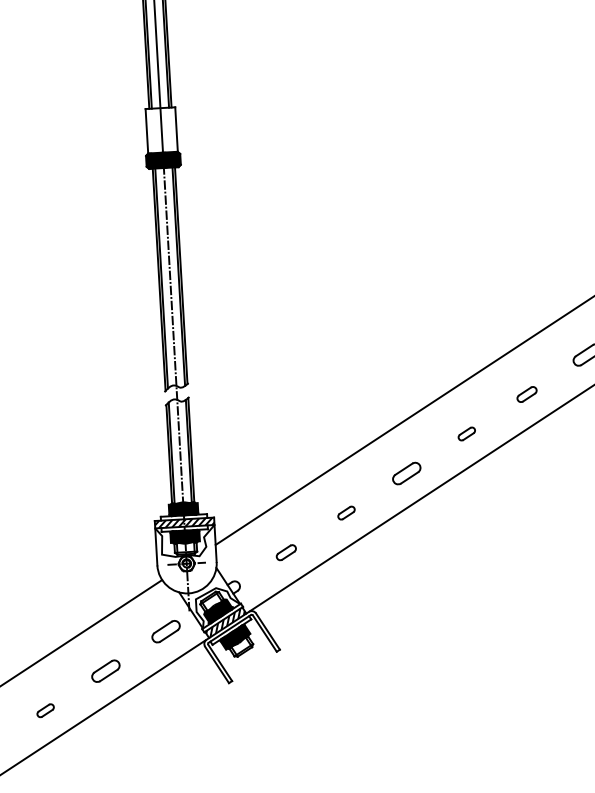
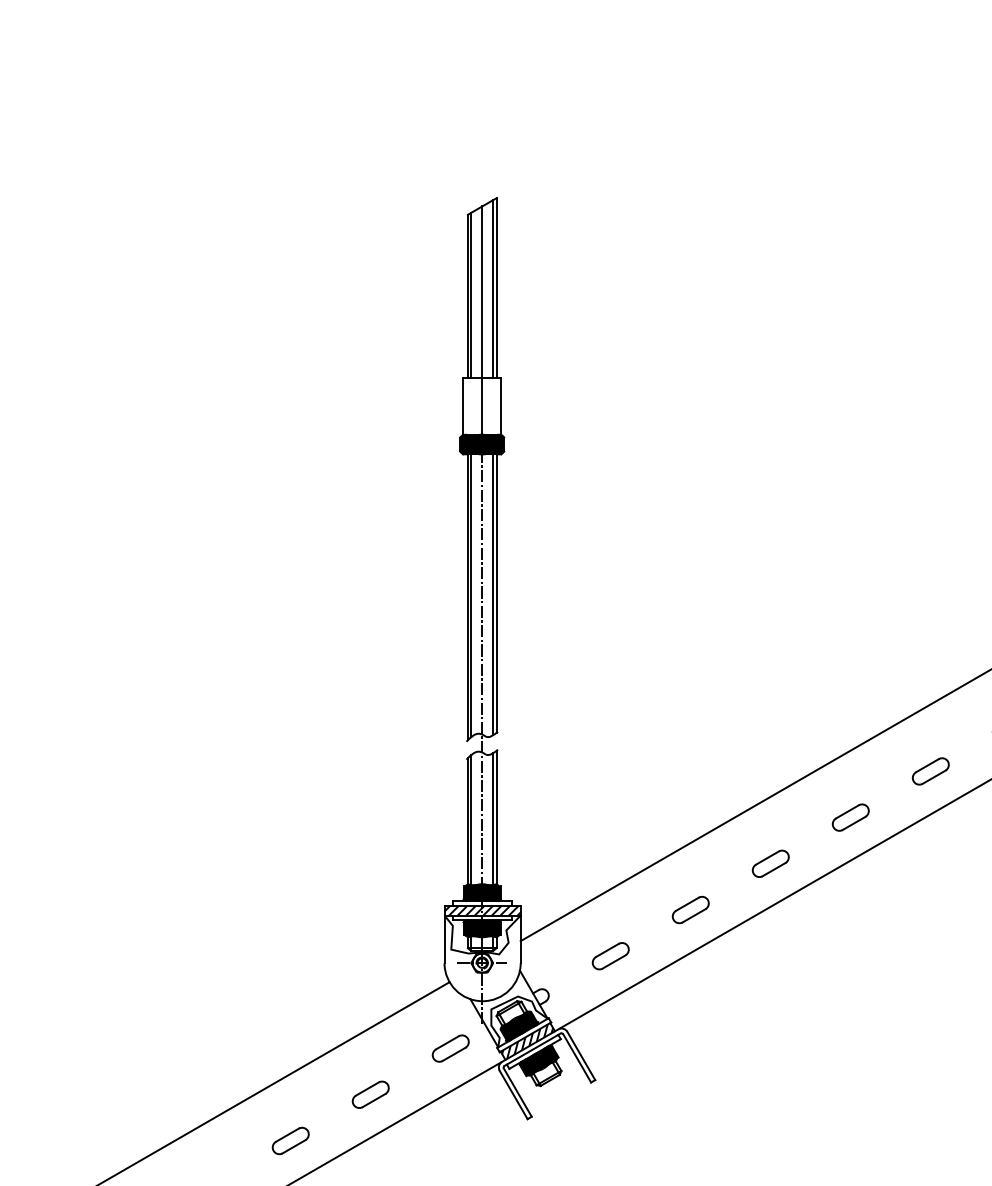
part: (526, 394) -> (930, 771), size x1.43
part: (466, 433) -> (850, 817), size x1.67
part: (346, 512) -> (690, 909), size x1.67
part: (286, 552) -> (610, 956), size x1.43
part: (45, 710) -> (290, 1140), size x1.67

